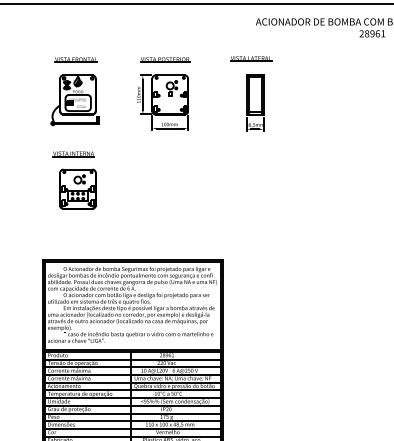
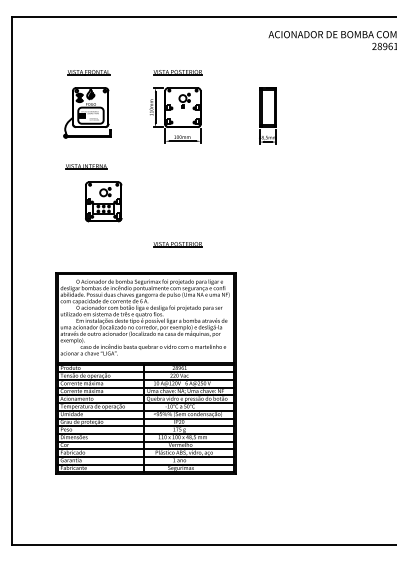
part: (250, 58) -> (263, 71), removed
part: (77, 188) -> (103, 201), moved
part: (164, 231) -> (177, 244), added

